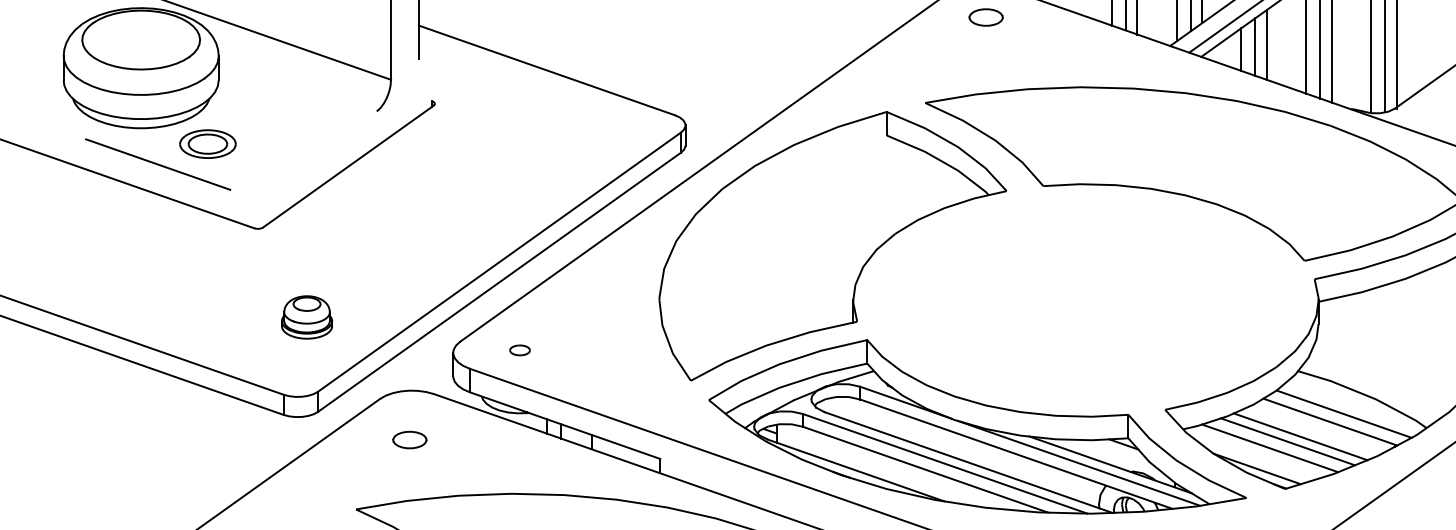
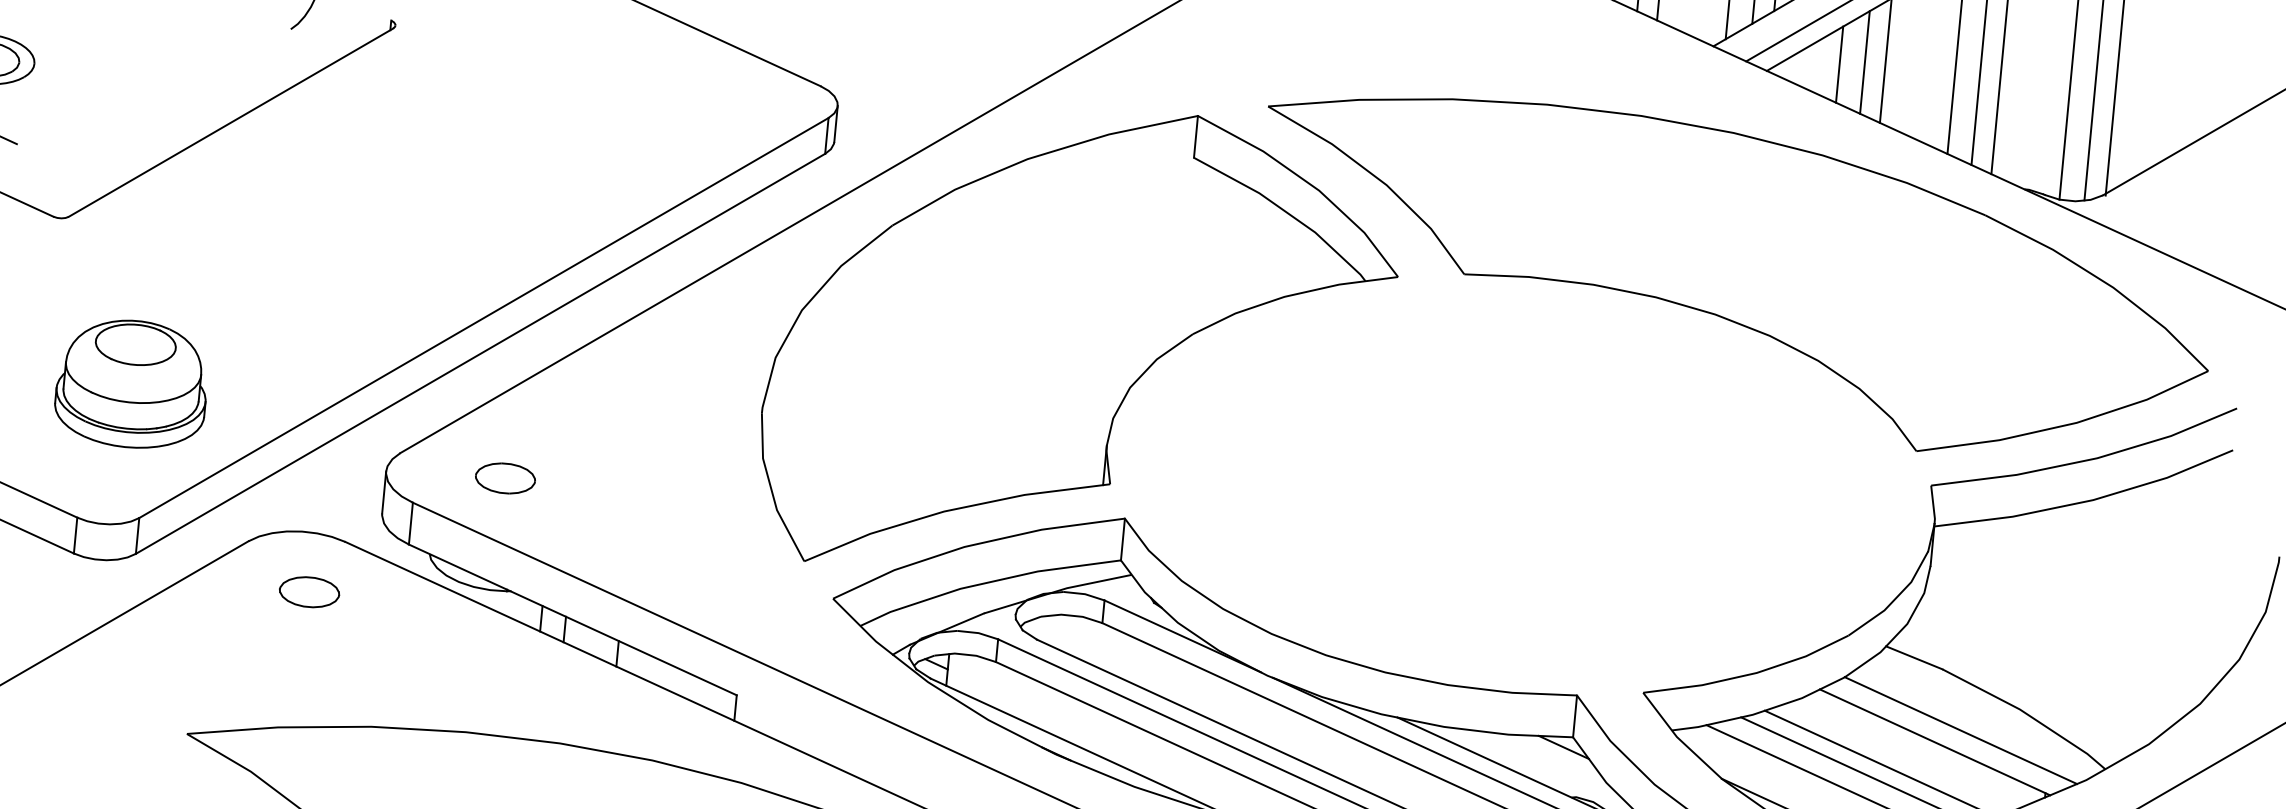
part: (306, 317) -> (131, 384), size x1.67
part: (519, 350) -> (504, 478), size x1.67
part: (409, 439) -> (308, 591), moved

